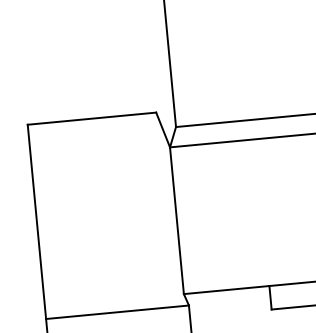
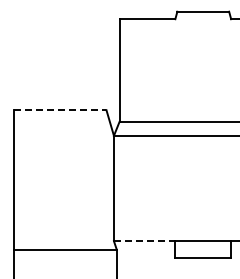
line: (92, 119) -> (60, 110), solid -> dashed
line: (226, 290) -> (144, 241), solid -> dashed

